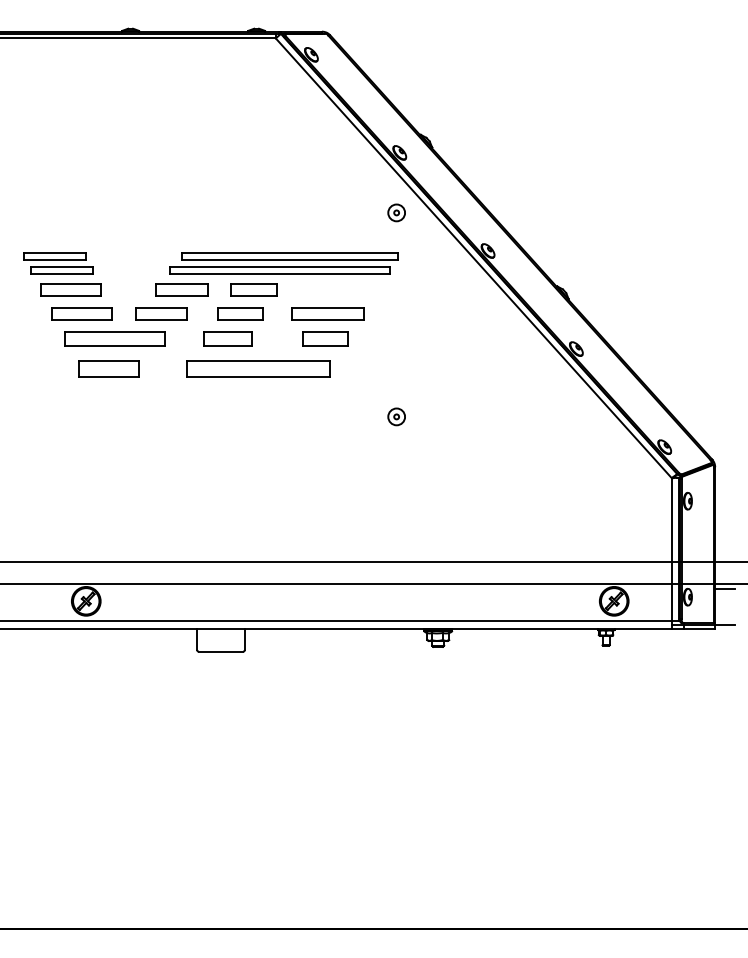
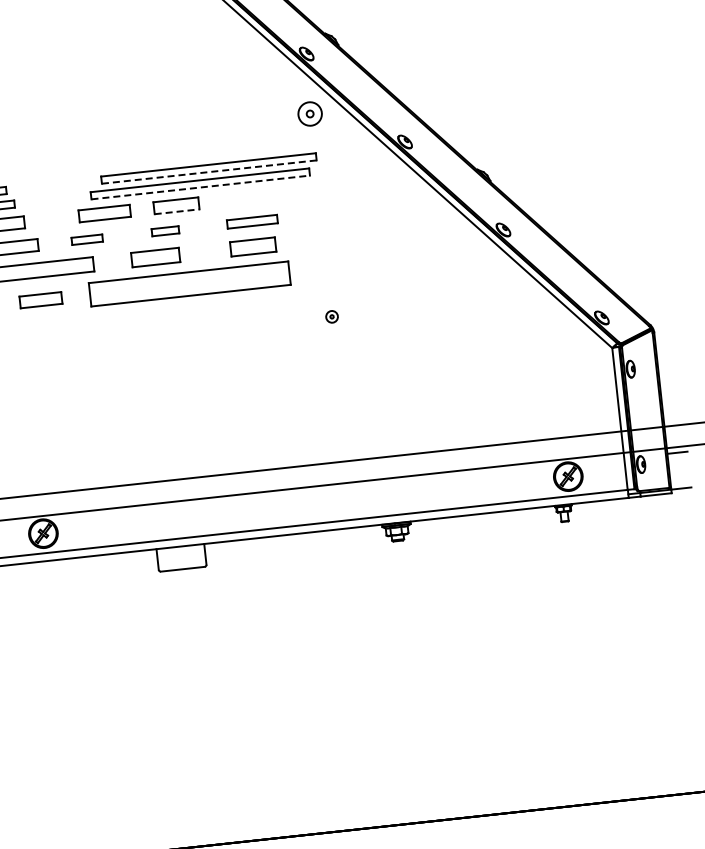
part: (396, 212) -> (309, 113), size x1.4
line: (290, 259) -> (209, 171), solid -> dashed
line: (280, 274) -> (201, 187), solid -> dashed
line: (253, 295) -> (176, 211), solid -> dashed
part: (161, 313) -> (87, 239), size x0.6
part: (240, 313) -> (165, 230), size x0.6
part: (327, 313) -> (252, 221), size x0.7
part: (108, 368) -> (40, 299), size x0.7
part: (258, 368) -> (189, 283), size x1.4
part: (396, 416) -> (331, 316), size x0.7

